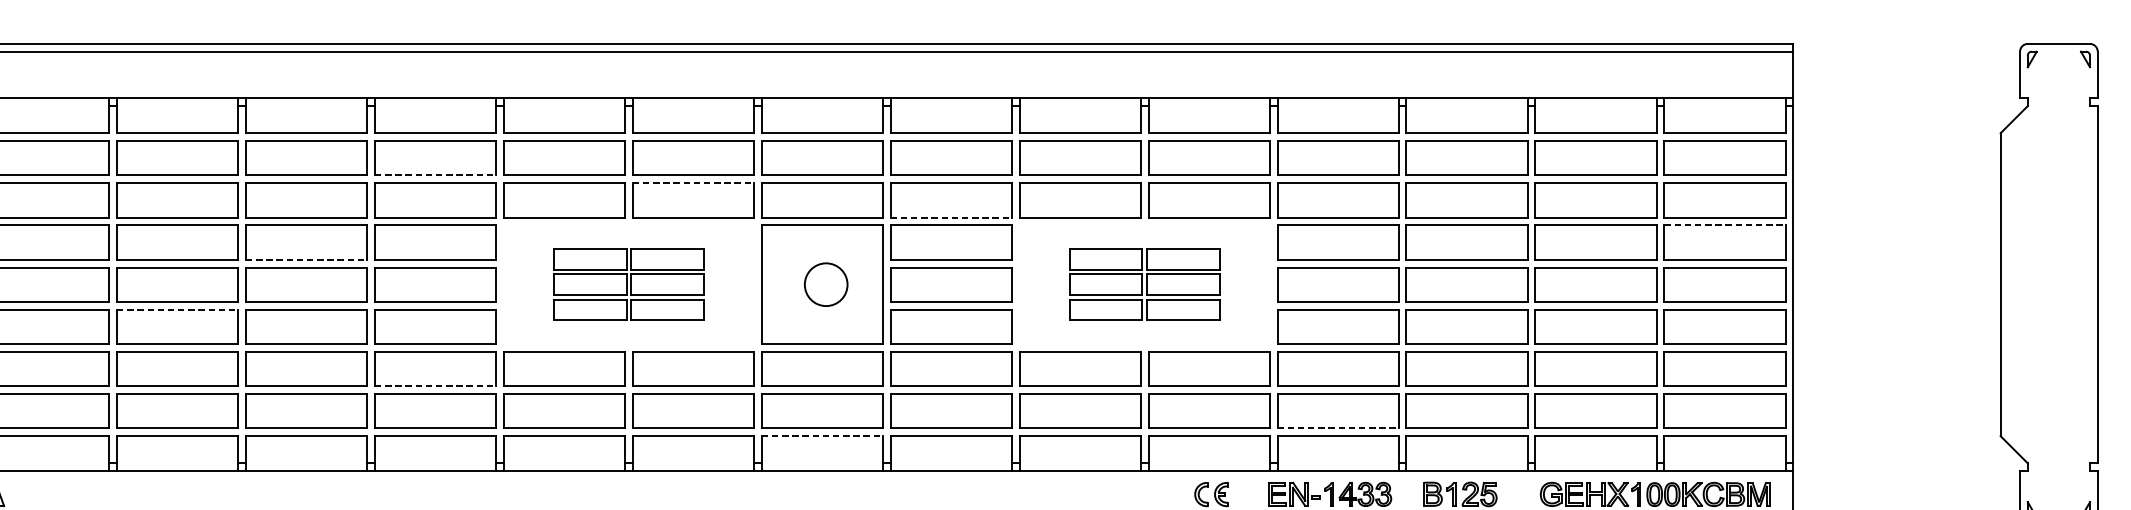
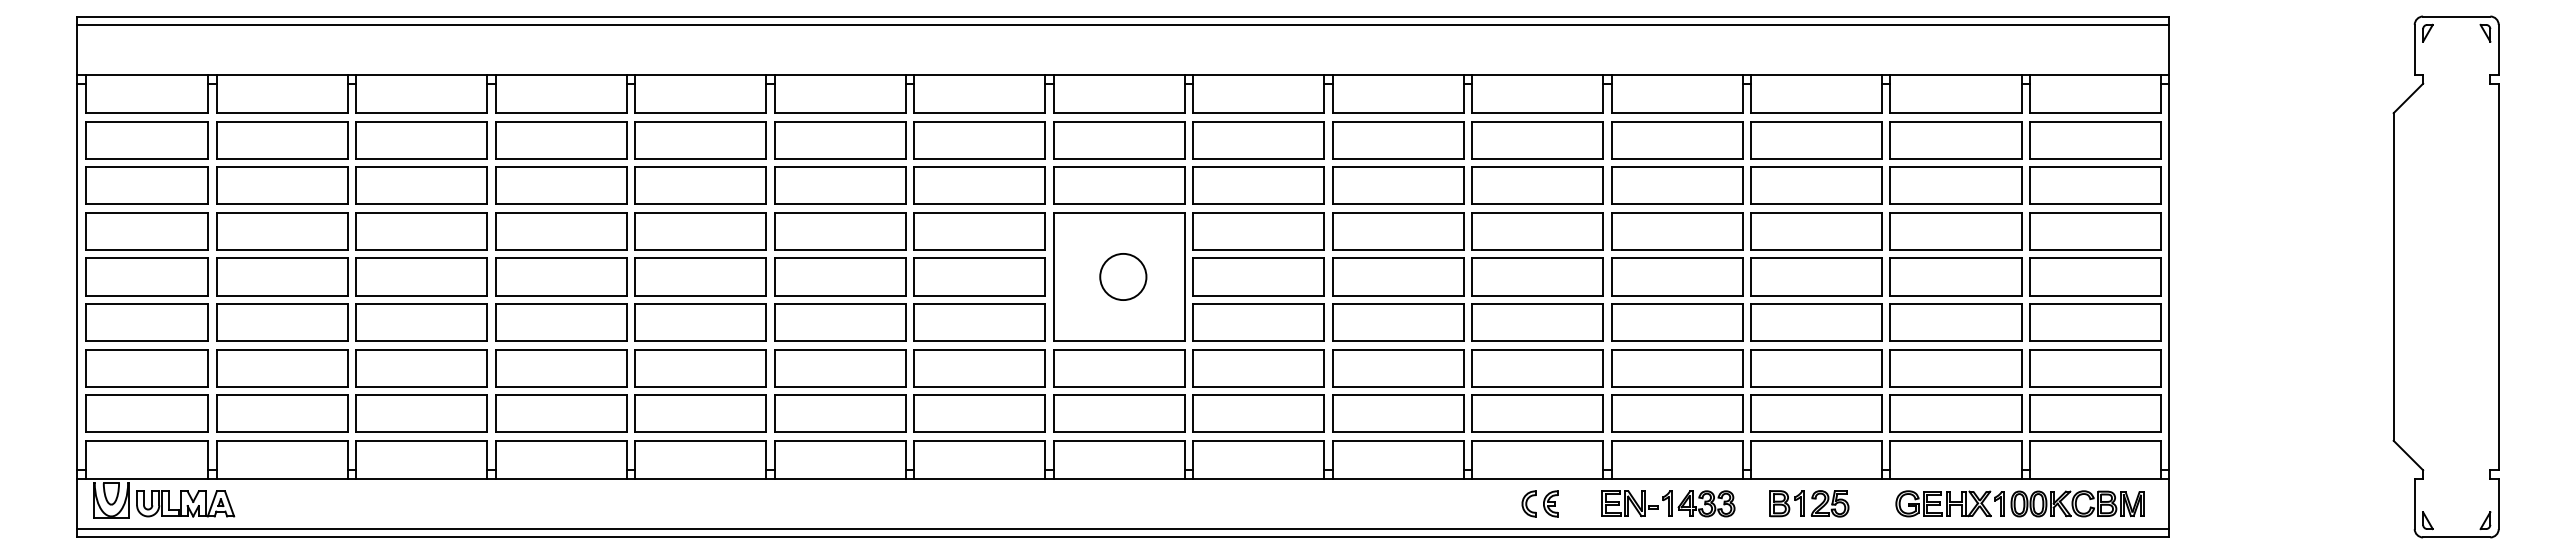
line: (435, 175) -> (700, 158), dashed -> solid
line: (693, 183) -> (979, 167), dashed -> solid
line: (951, 217) -> (1258, 204), dashed -> solid
line: (1724, 225) -> (2095, 212), dashed -> solid
line: (306, 259) -> (561, 249), dashed -> solid
part: (628, 284) -> (909, 276), size x1.67
part: (1144, 284) -> (1467, 276), size x1.67
line: (177, 310) -> (421, 304), dashed -> solid
line: (435, 385) -> (700, 386), dashed -> solid
line: (1338, 428) -> (1677, 432), dashed -> solid
line: (822, 435) -> (1119, 440), dashed -> solid

